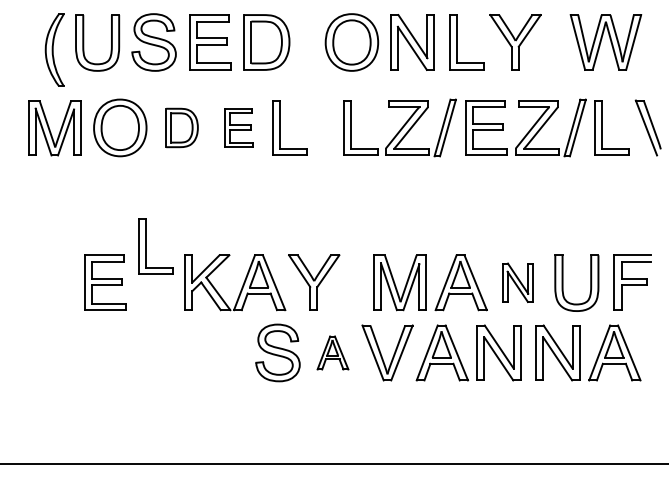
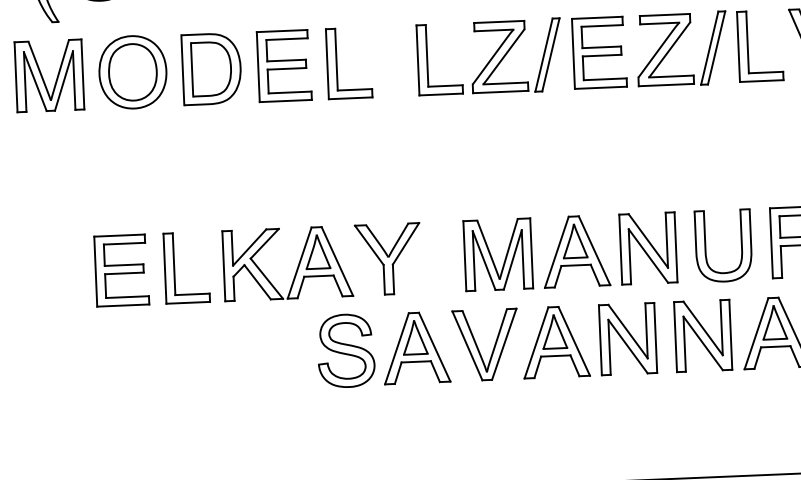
part: (181, 127) -> (210, 68), size x1.43
part: (238, 127) -> (283, 65), size x1.43
part: (146, 246) -> (174, 268), moved
part: (517, 282) -> (647, 248), size x1.43
part: (332, 352) -> (415, 347), size x1.67

